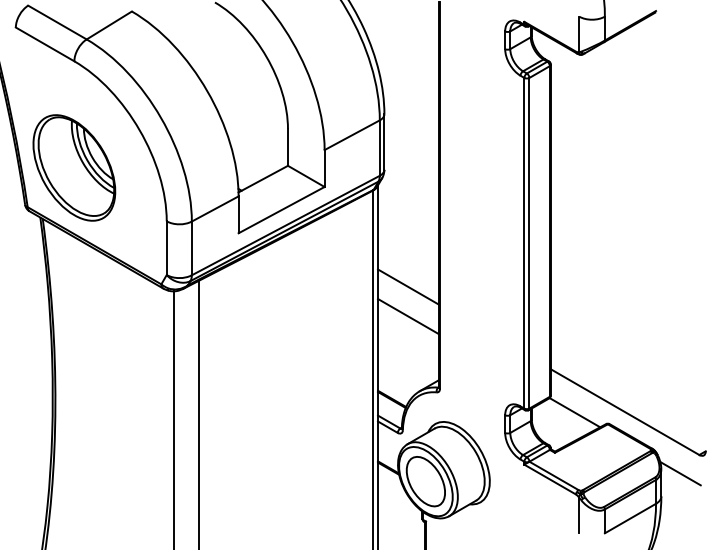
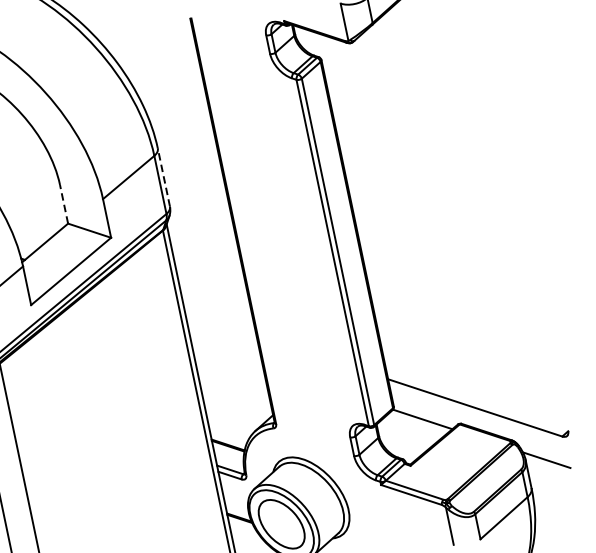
line: (384, 141) -> (163, 177), solid -> dashed
line: (287, 146) -> (63, 203), solid -> dashed
line: (408, 286) -> (220, 323), removed
line: (408, 316) -> (227, 355), removed

